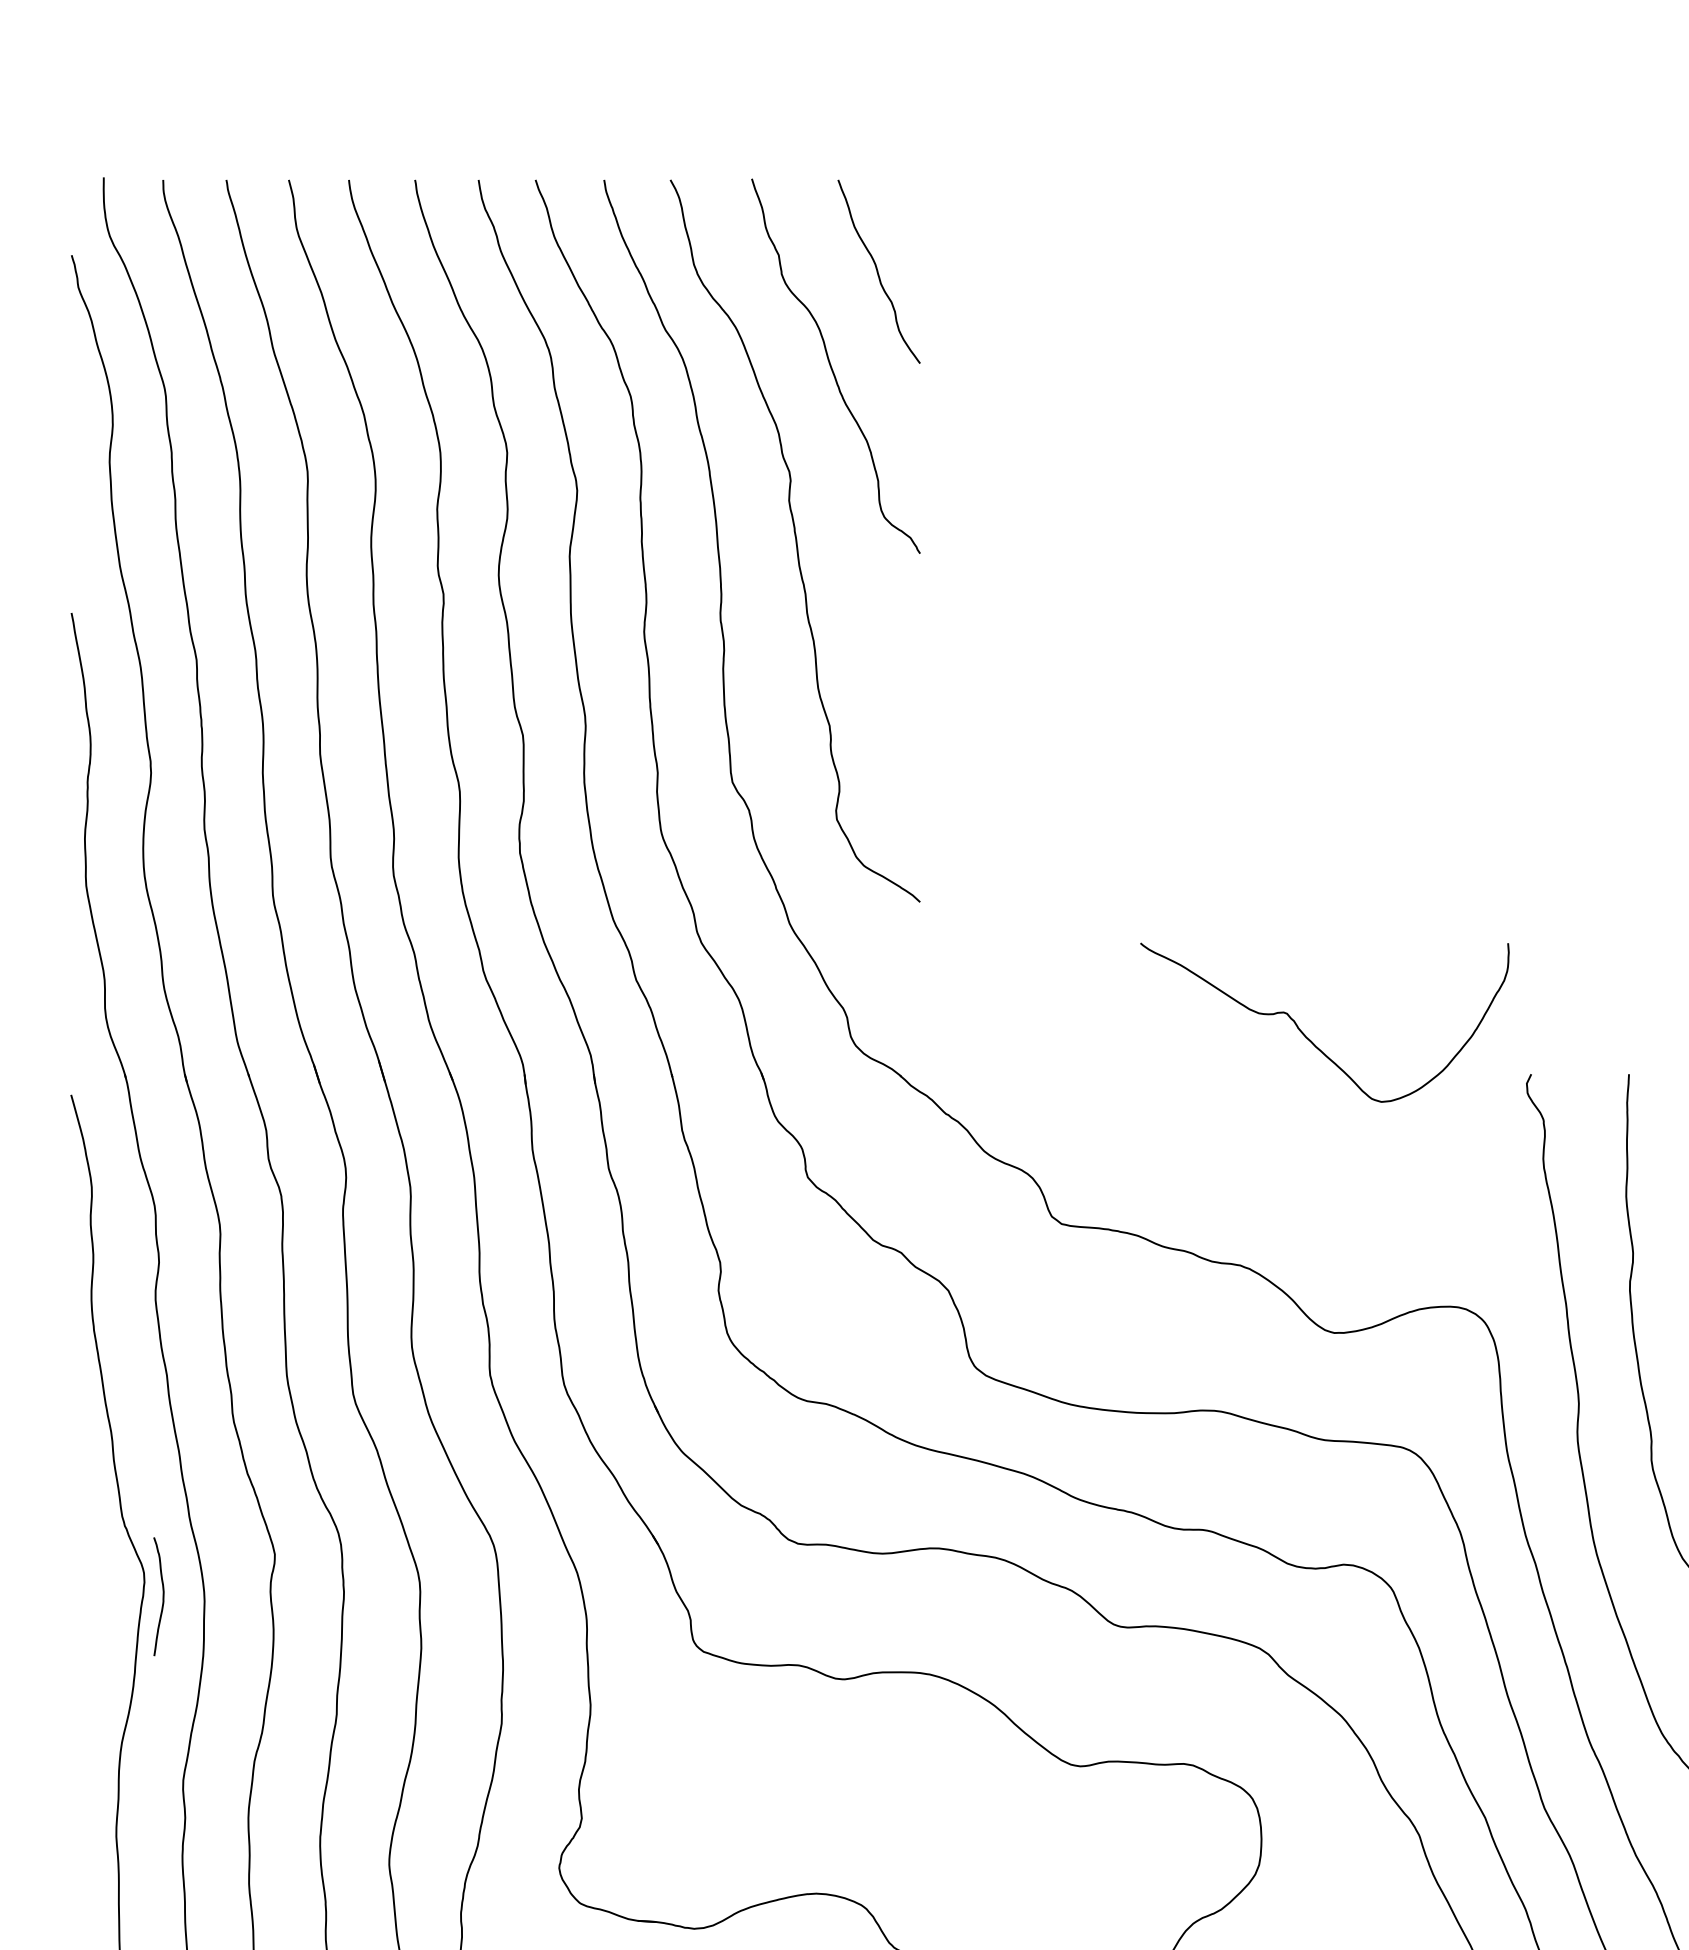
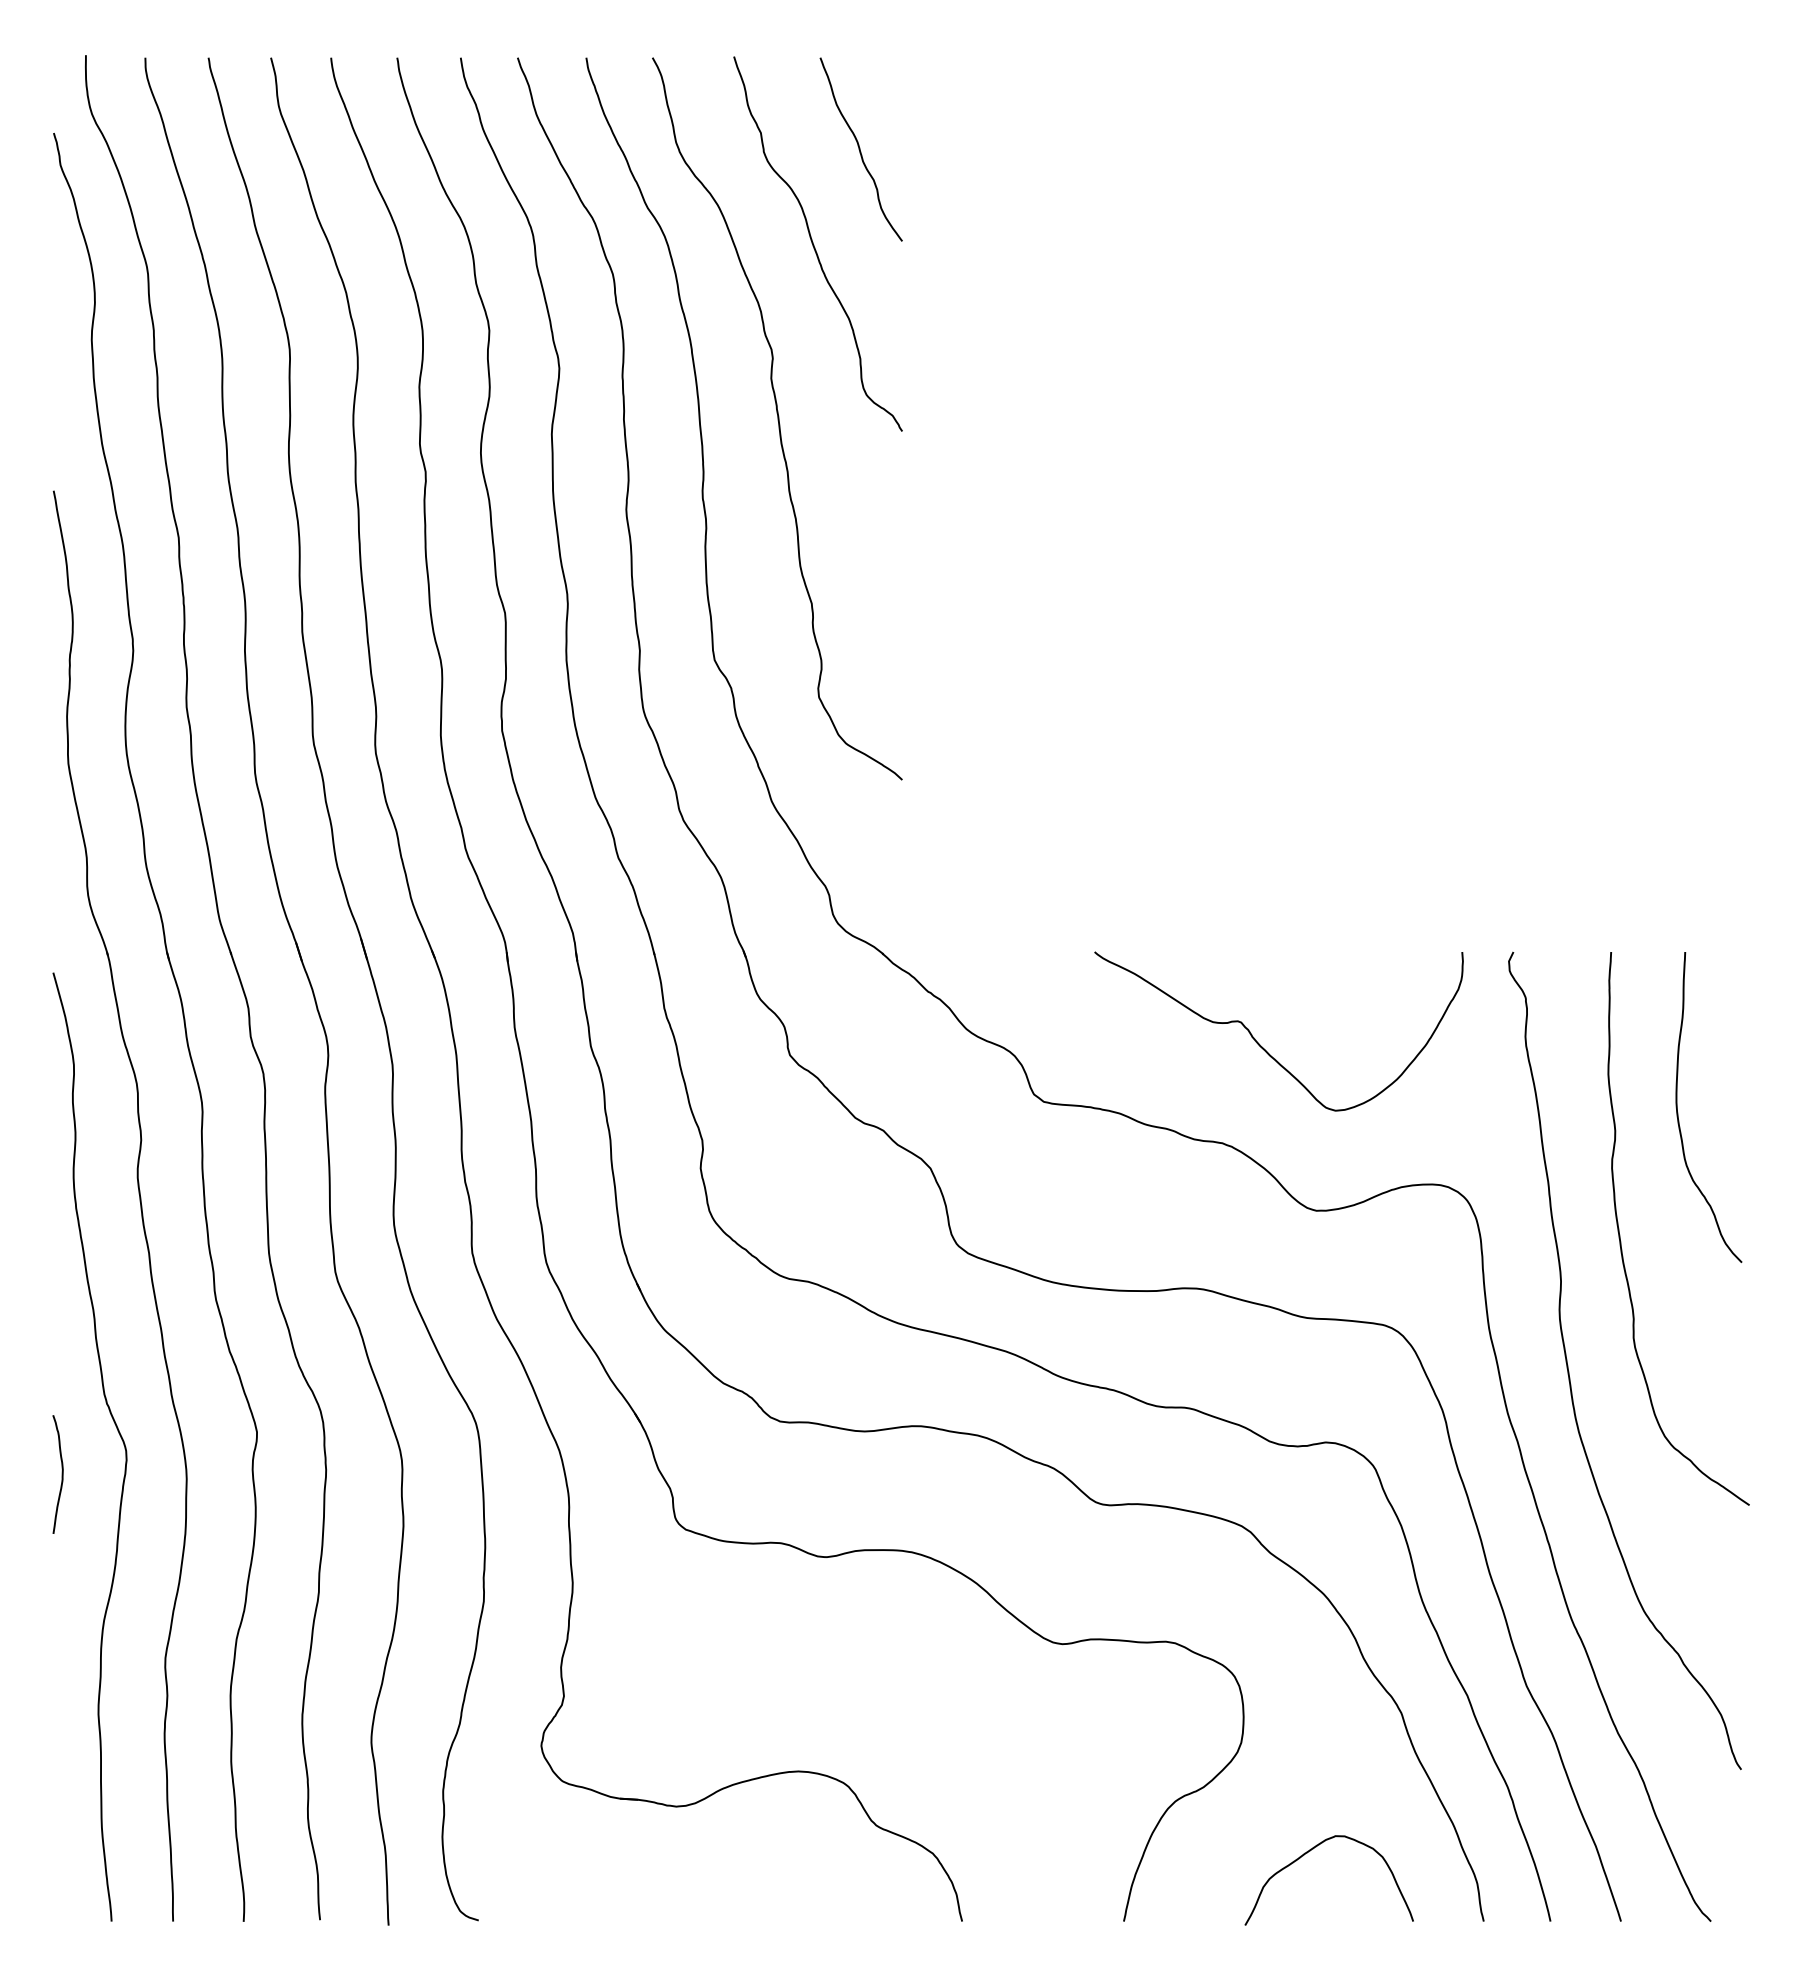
curve: (1308, 1037) -> (1262, 1046), moved
curve: (162, 1596) -> (61, 1474), moved

